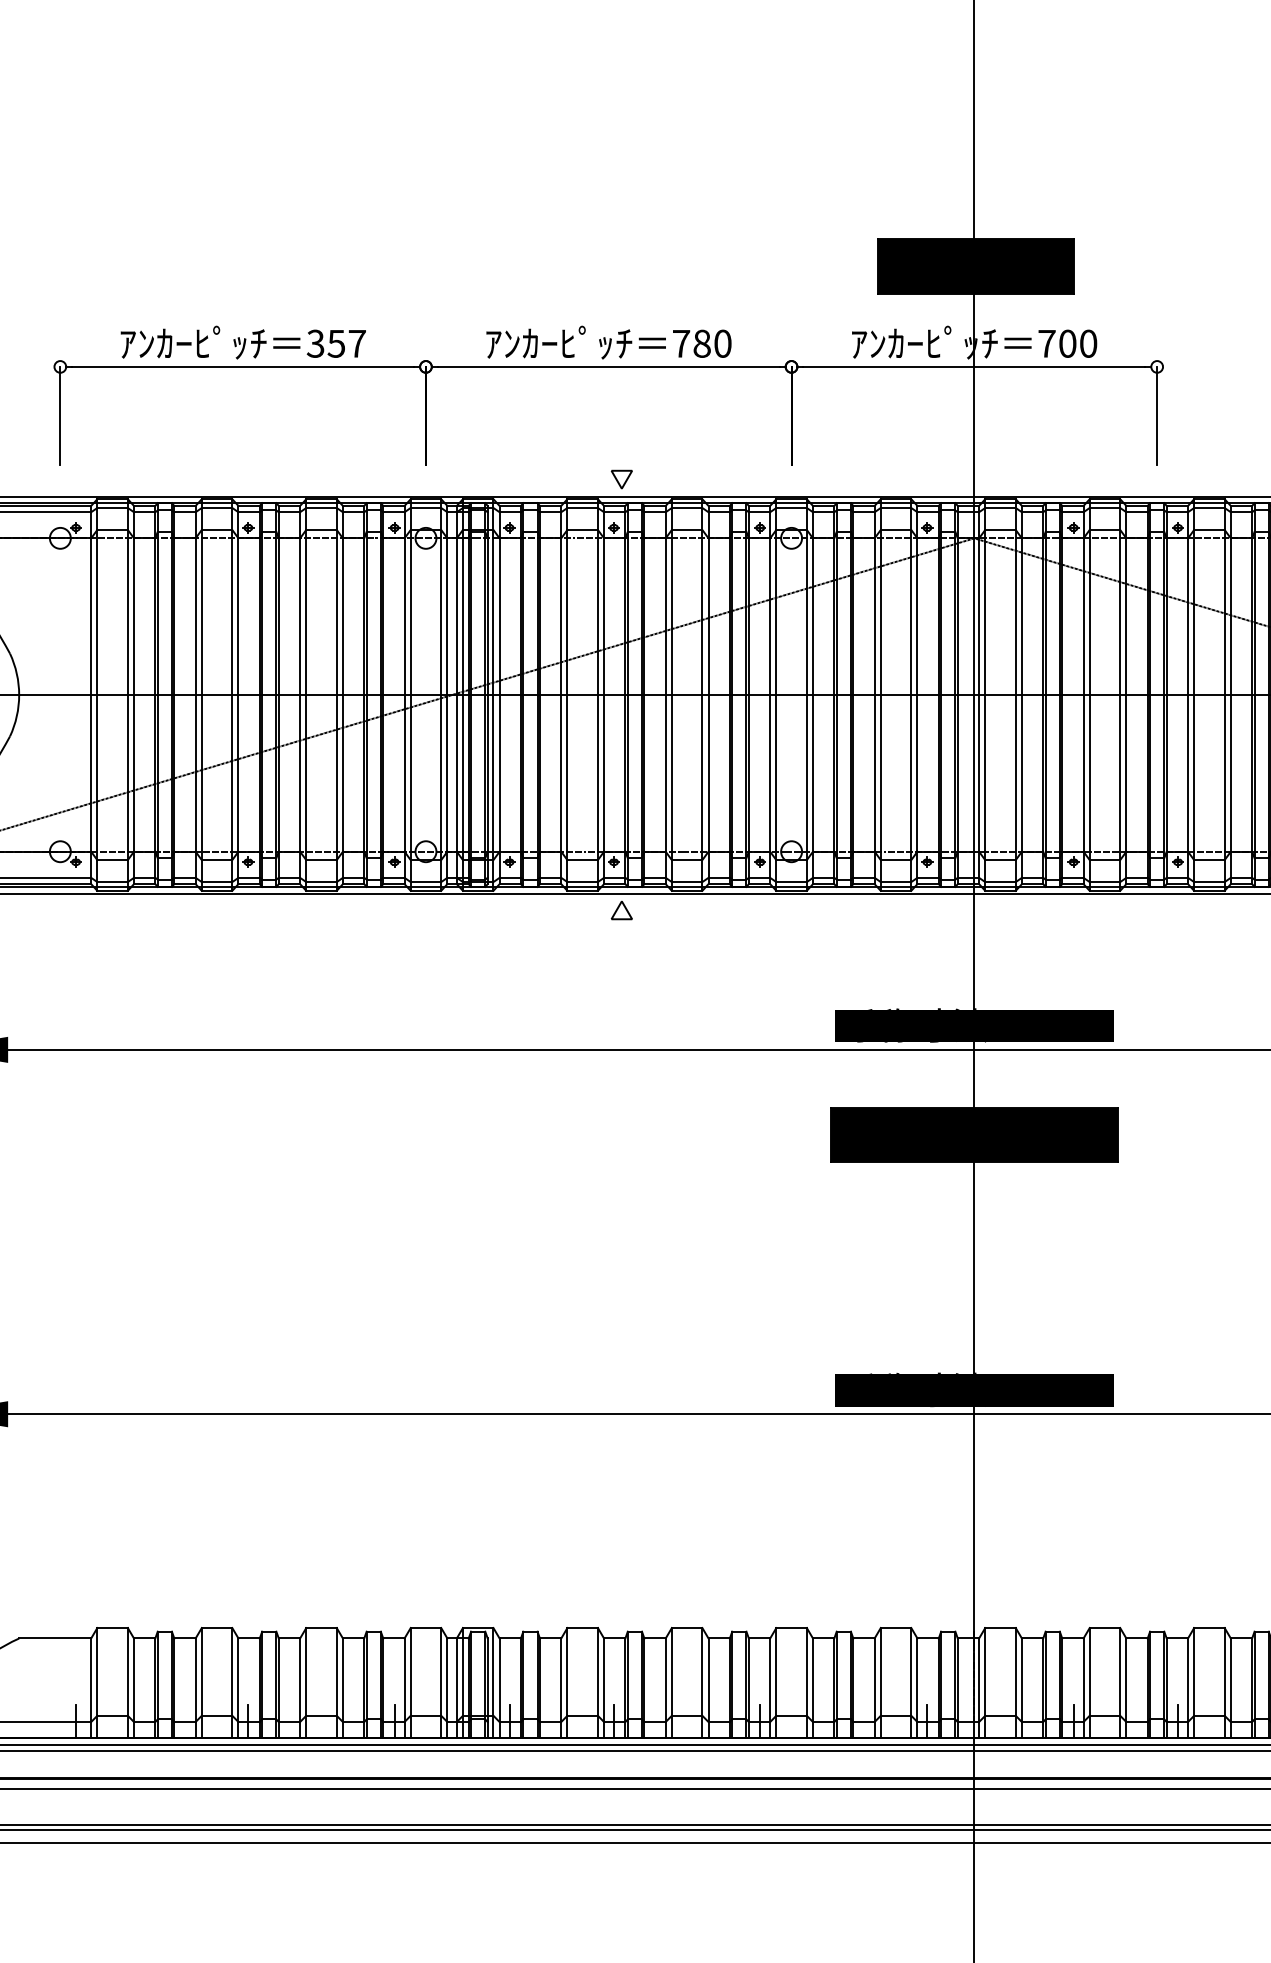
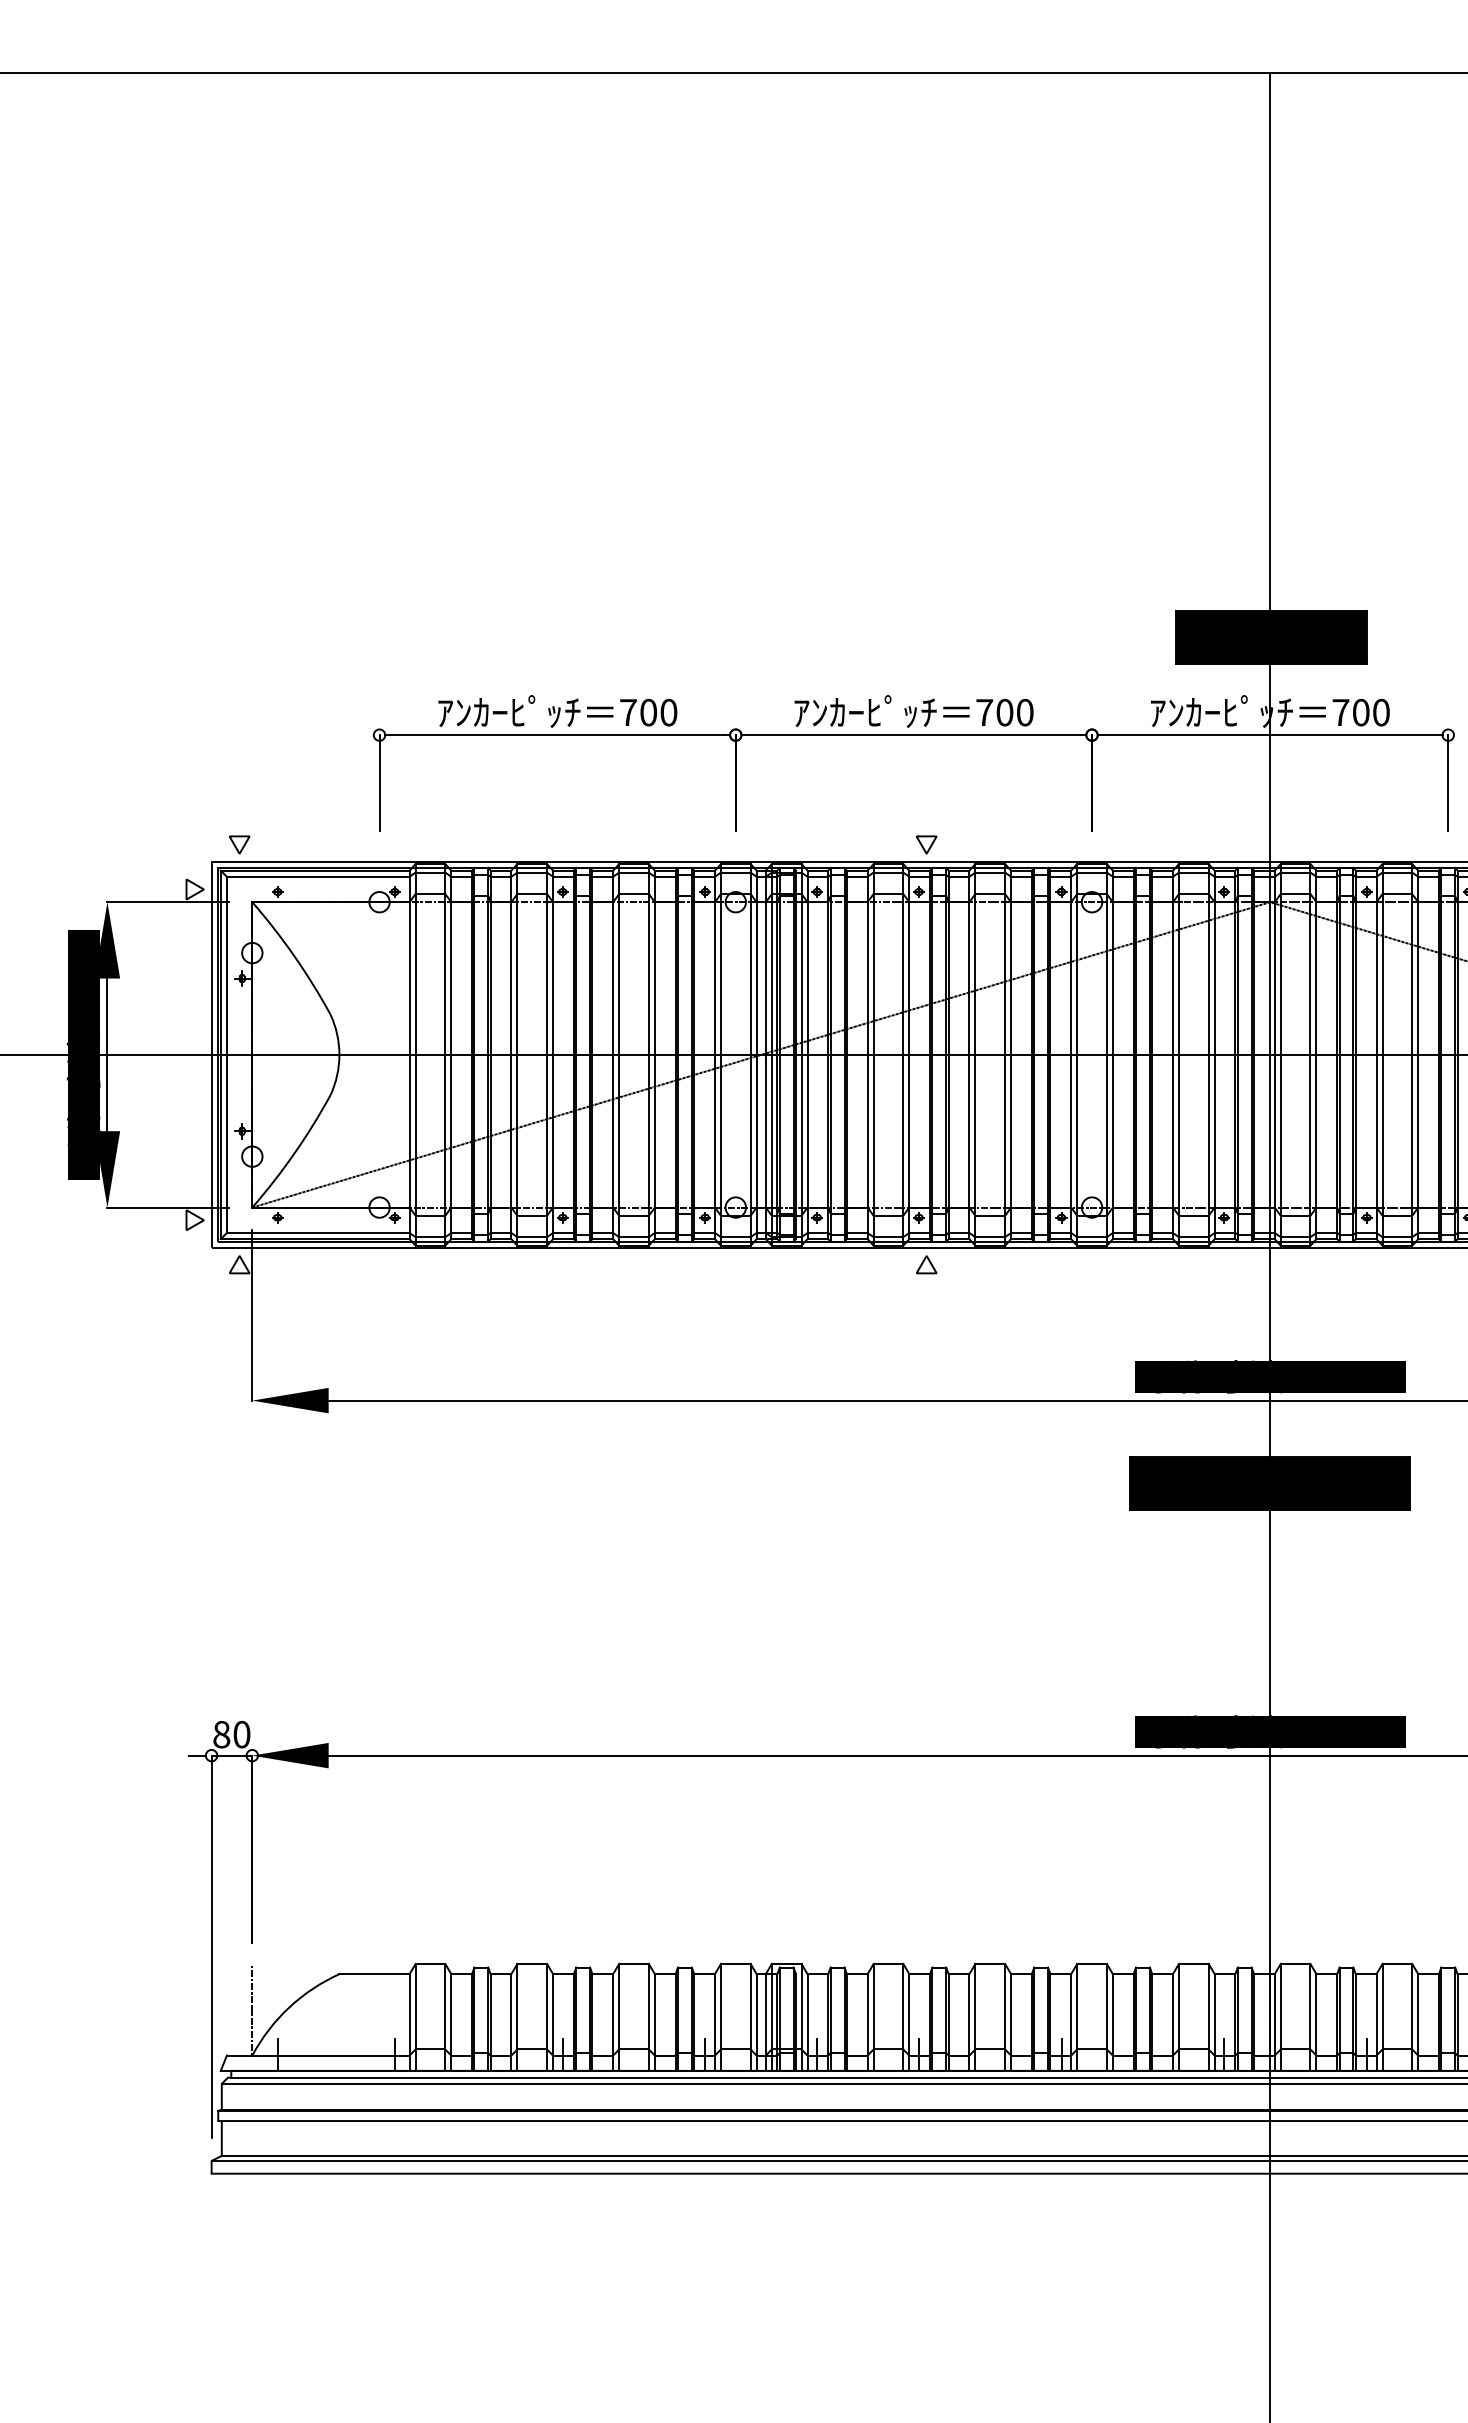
text: (336, 343) -> (648, 712), 357 -> 700
text: (701, 343) -> (1004, 712), 780 -> 700

